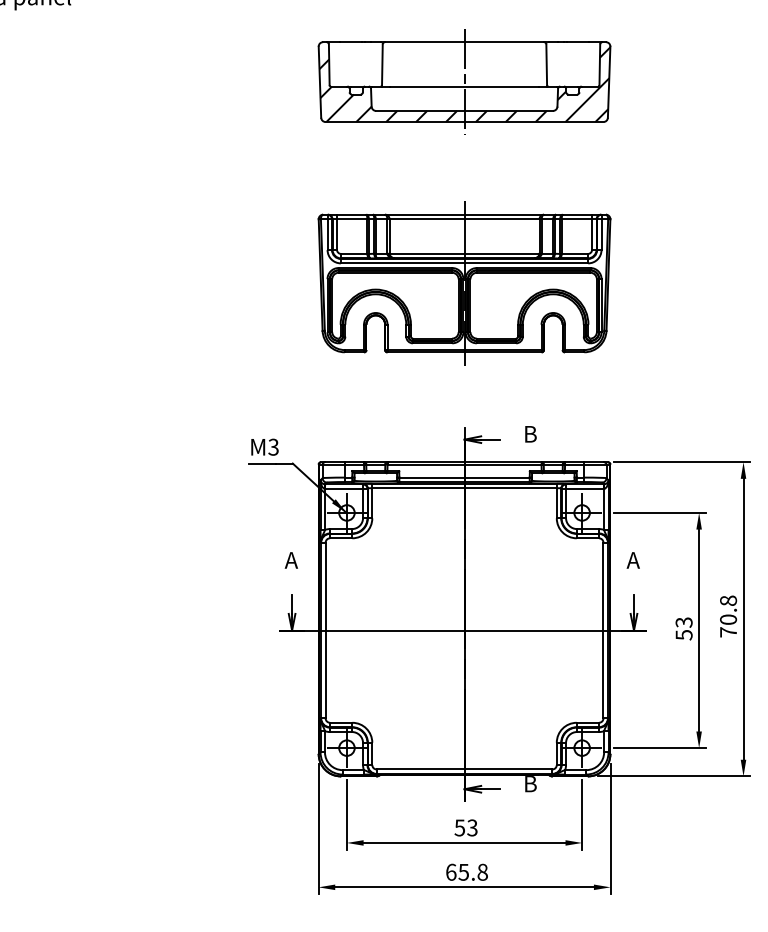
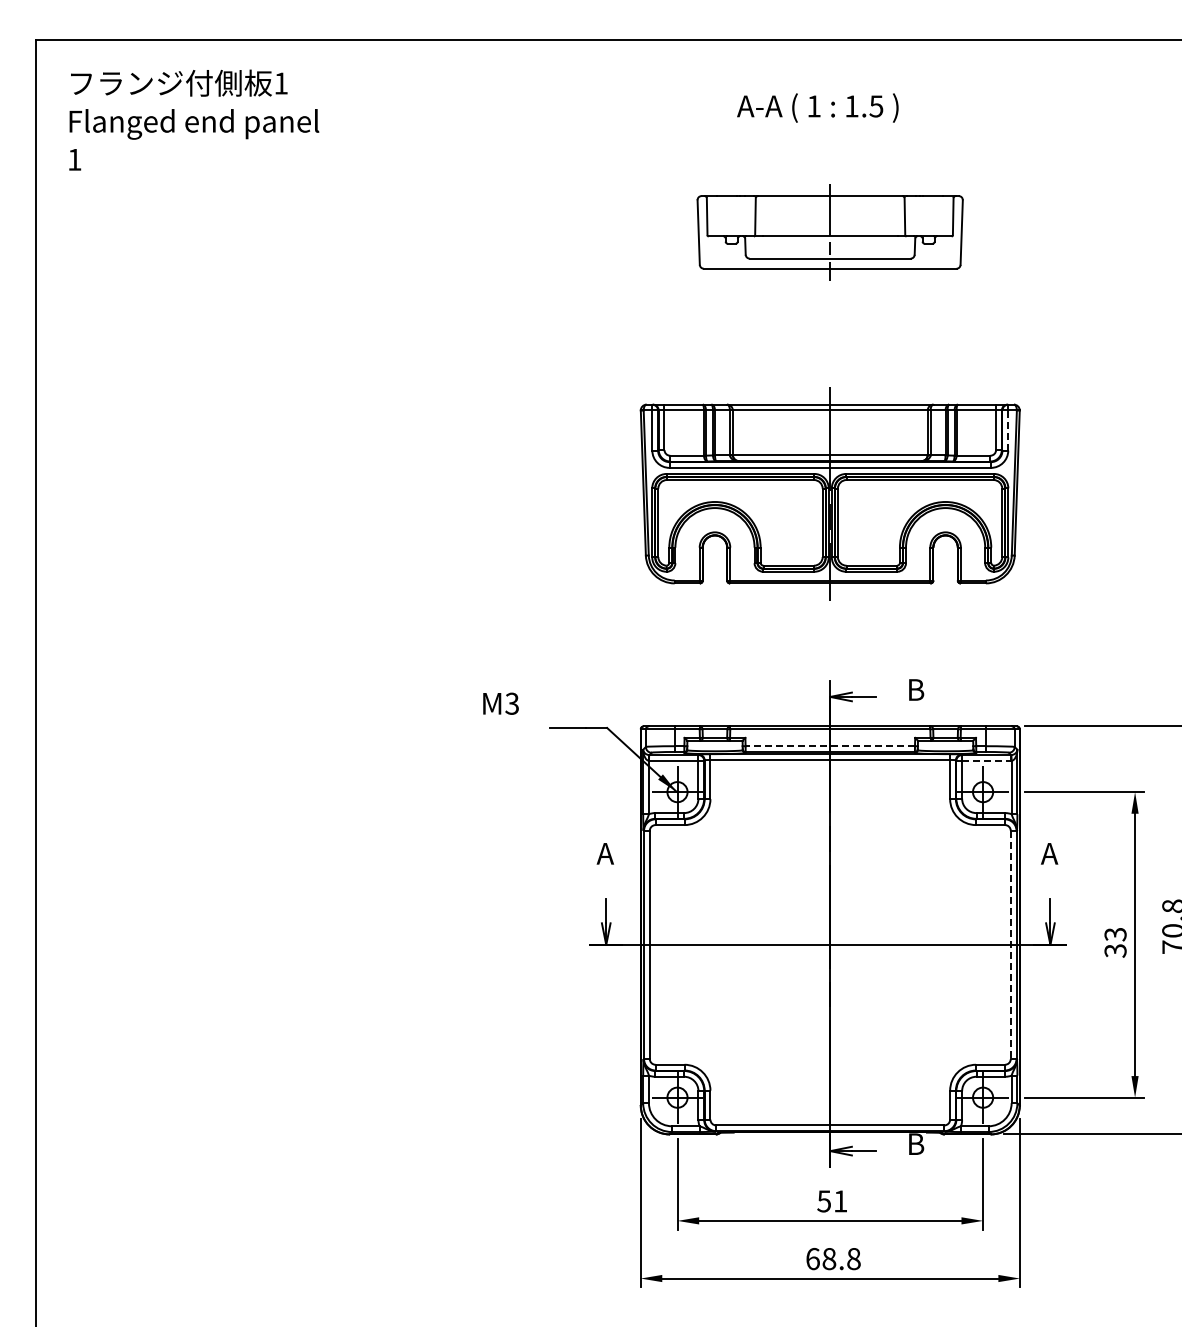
part: (463, 82) -> (829, 232), size x0.7
line: (601, 234) -> (1008, 430), solid -> dashed
text: (264, 447) -> (500, 703), moved
line: (464, 477) -> (830, 746), solid -> dashed
line: (584, 488) -> (986, 760), solid -> dashed
line: (603, 630) -> (1010, 945), solid -> dashed
text: (684, 634) -> (1115, 950), 53 -> 33
text: (472, 828) -> (840, 1201), 53 -> 51
text: (463, 872) -> (829, 1259), 65.8 -> 68.8

